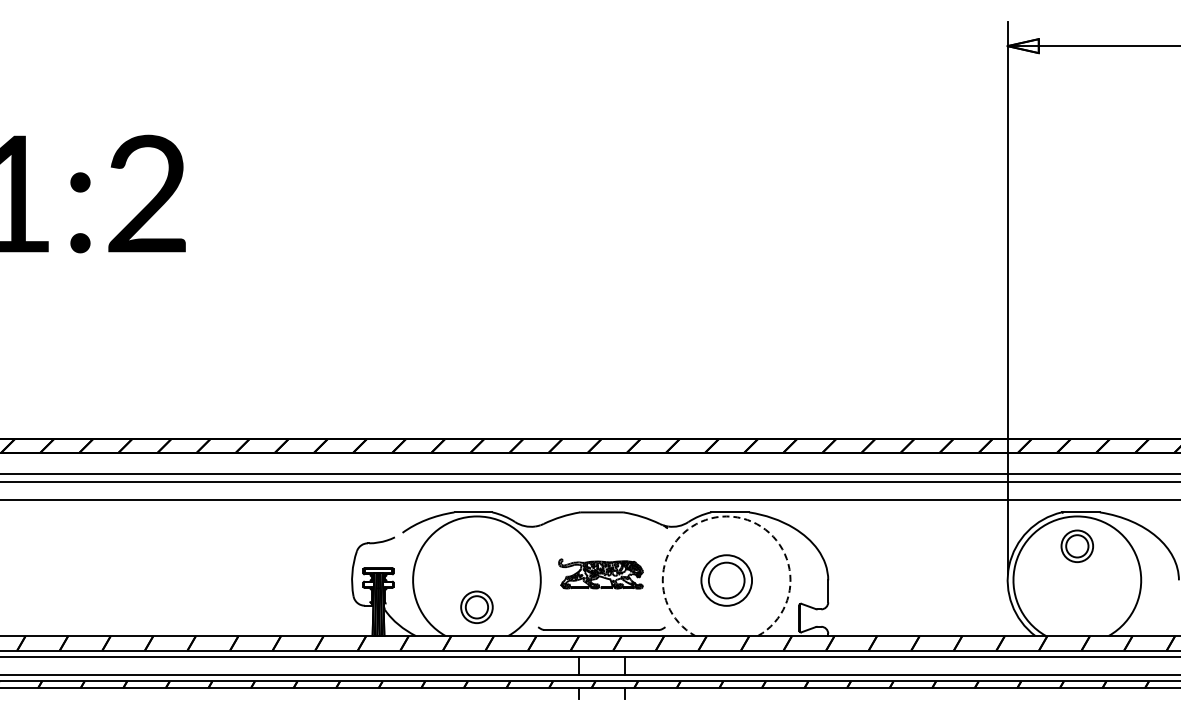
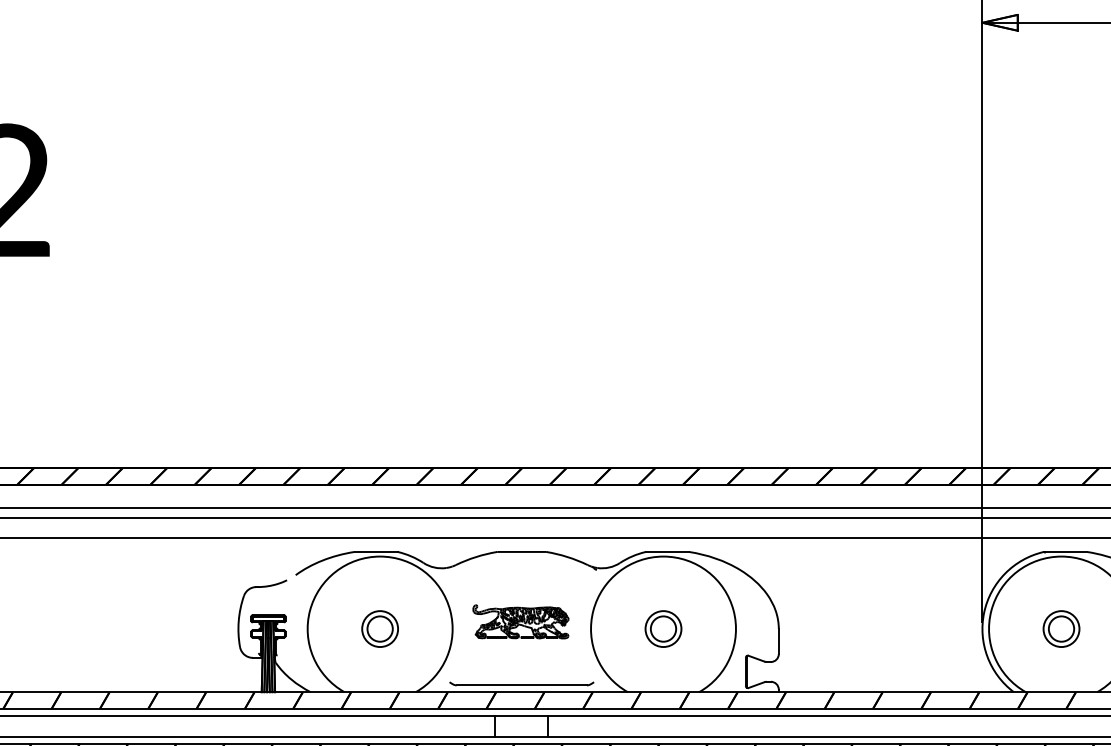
arc: (726, 516) -> (663, 556), dashed -> solid
part: (1076, 545) -> (1060, 628), moved
part: (726, 579) -> (663, 628), size x0.62
part: (476, 606) -> (379, 628), moved

